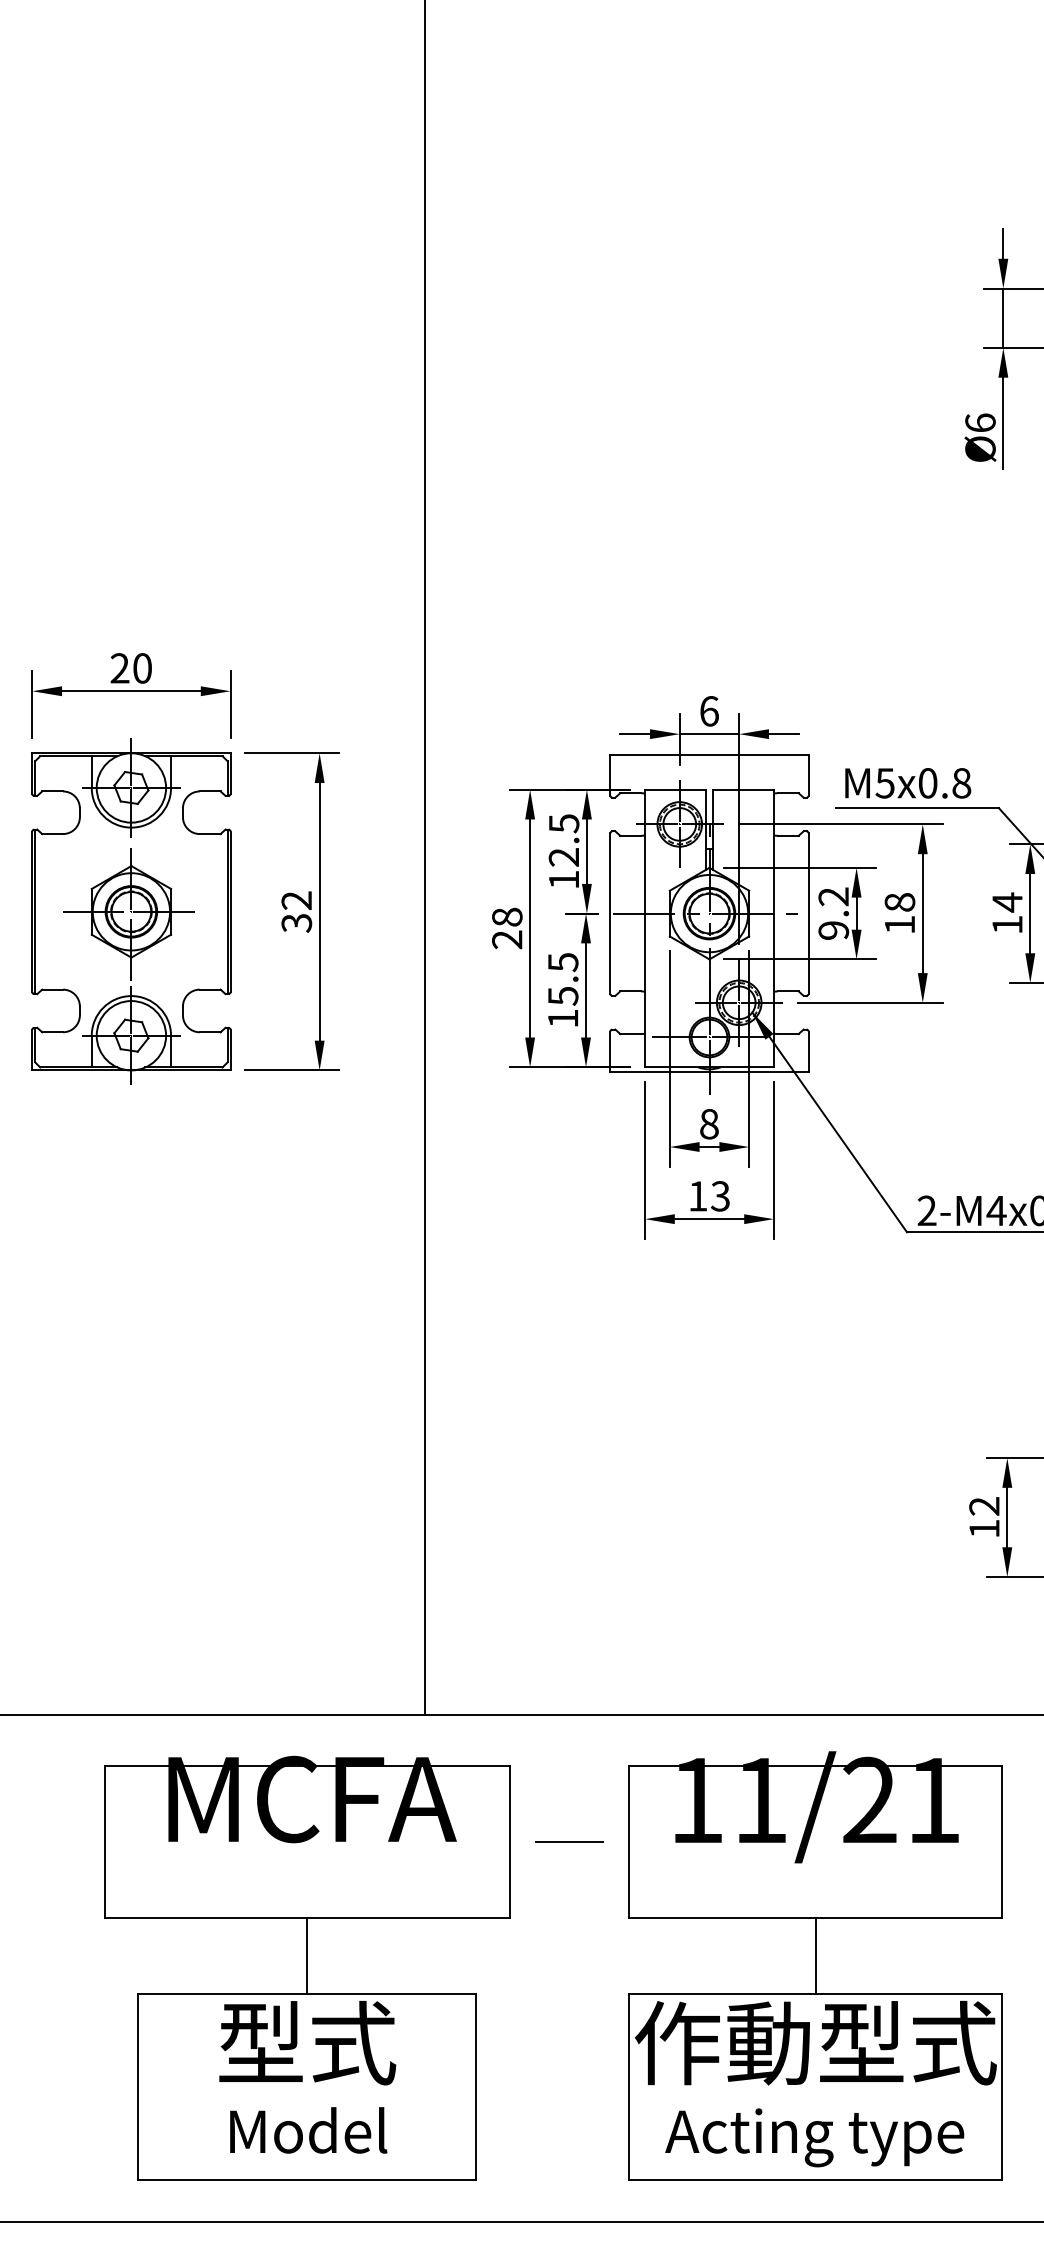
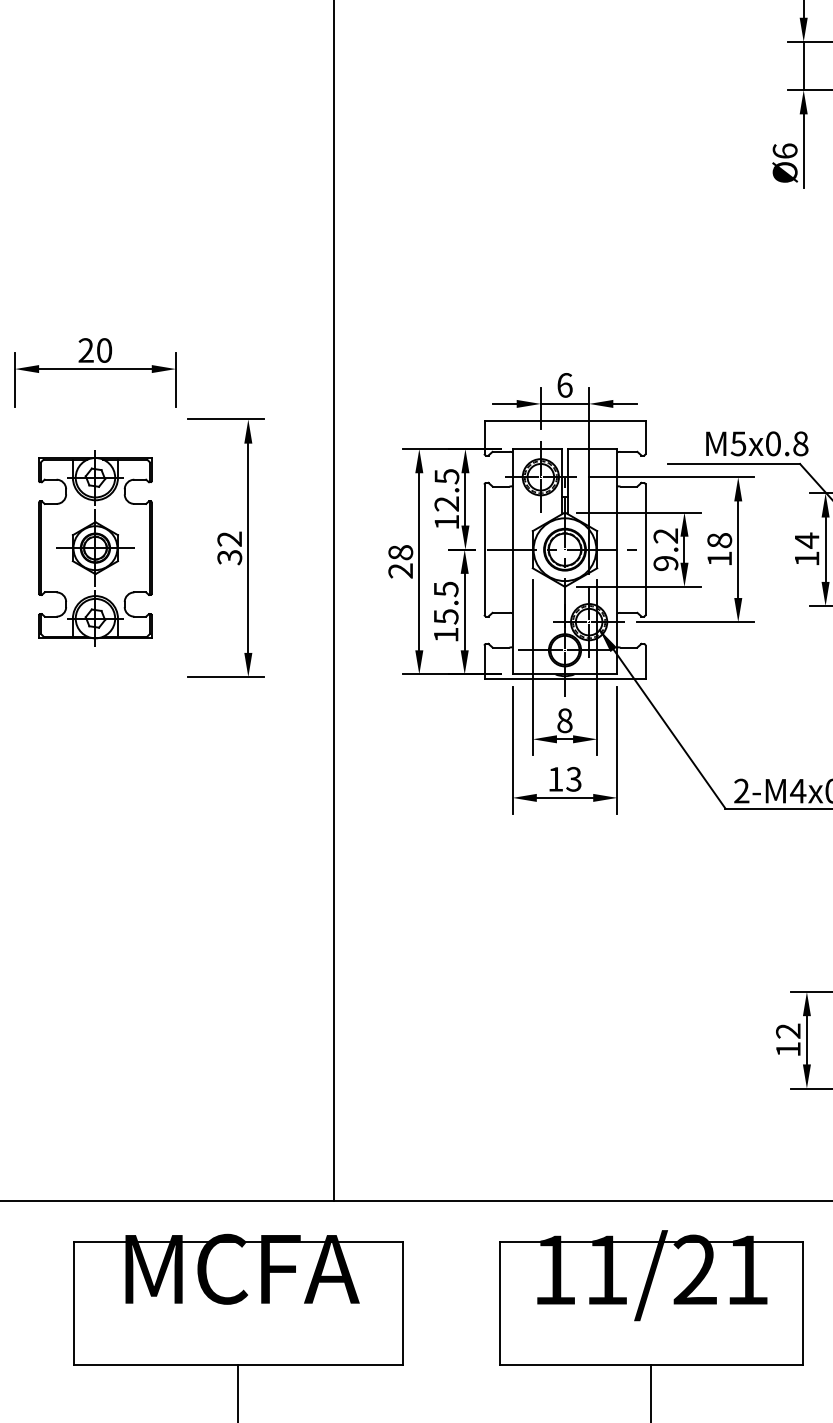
text: (908, 783) -> (757, 444), moved
part: (131, 911) -> (95, 547), size x0.7
line: (569, 1842) -> (451, 1304), removed

